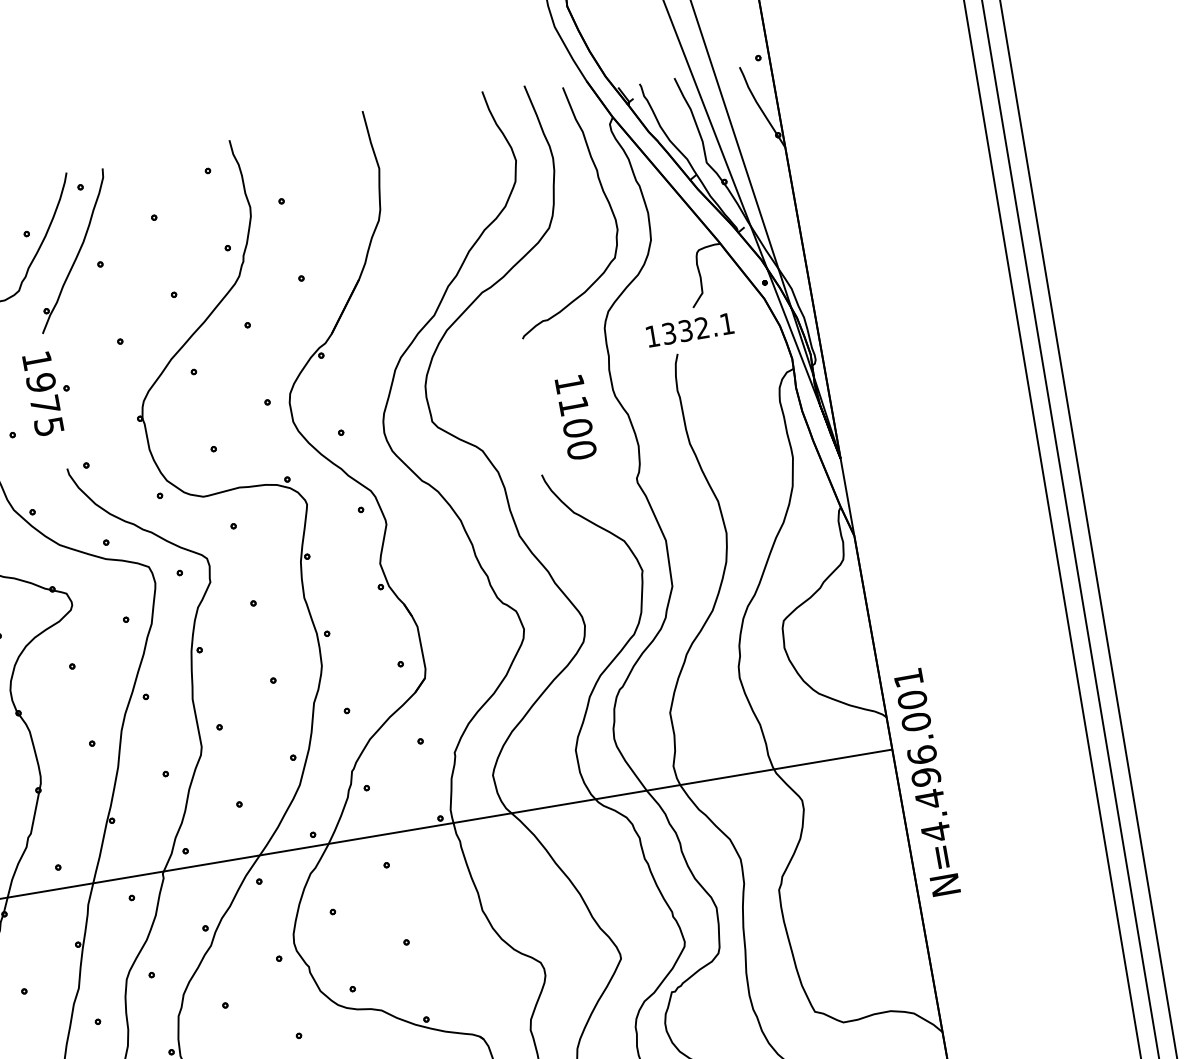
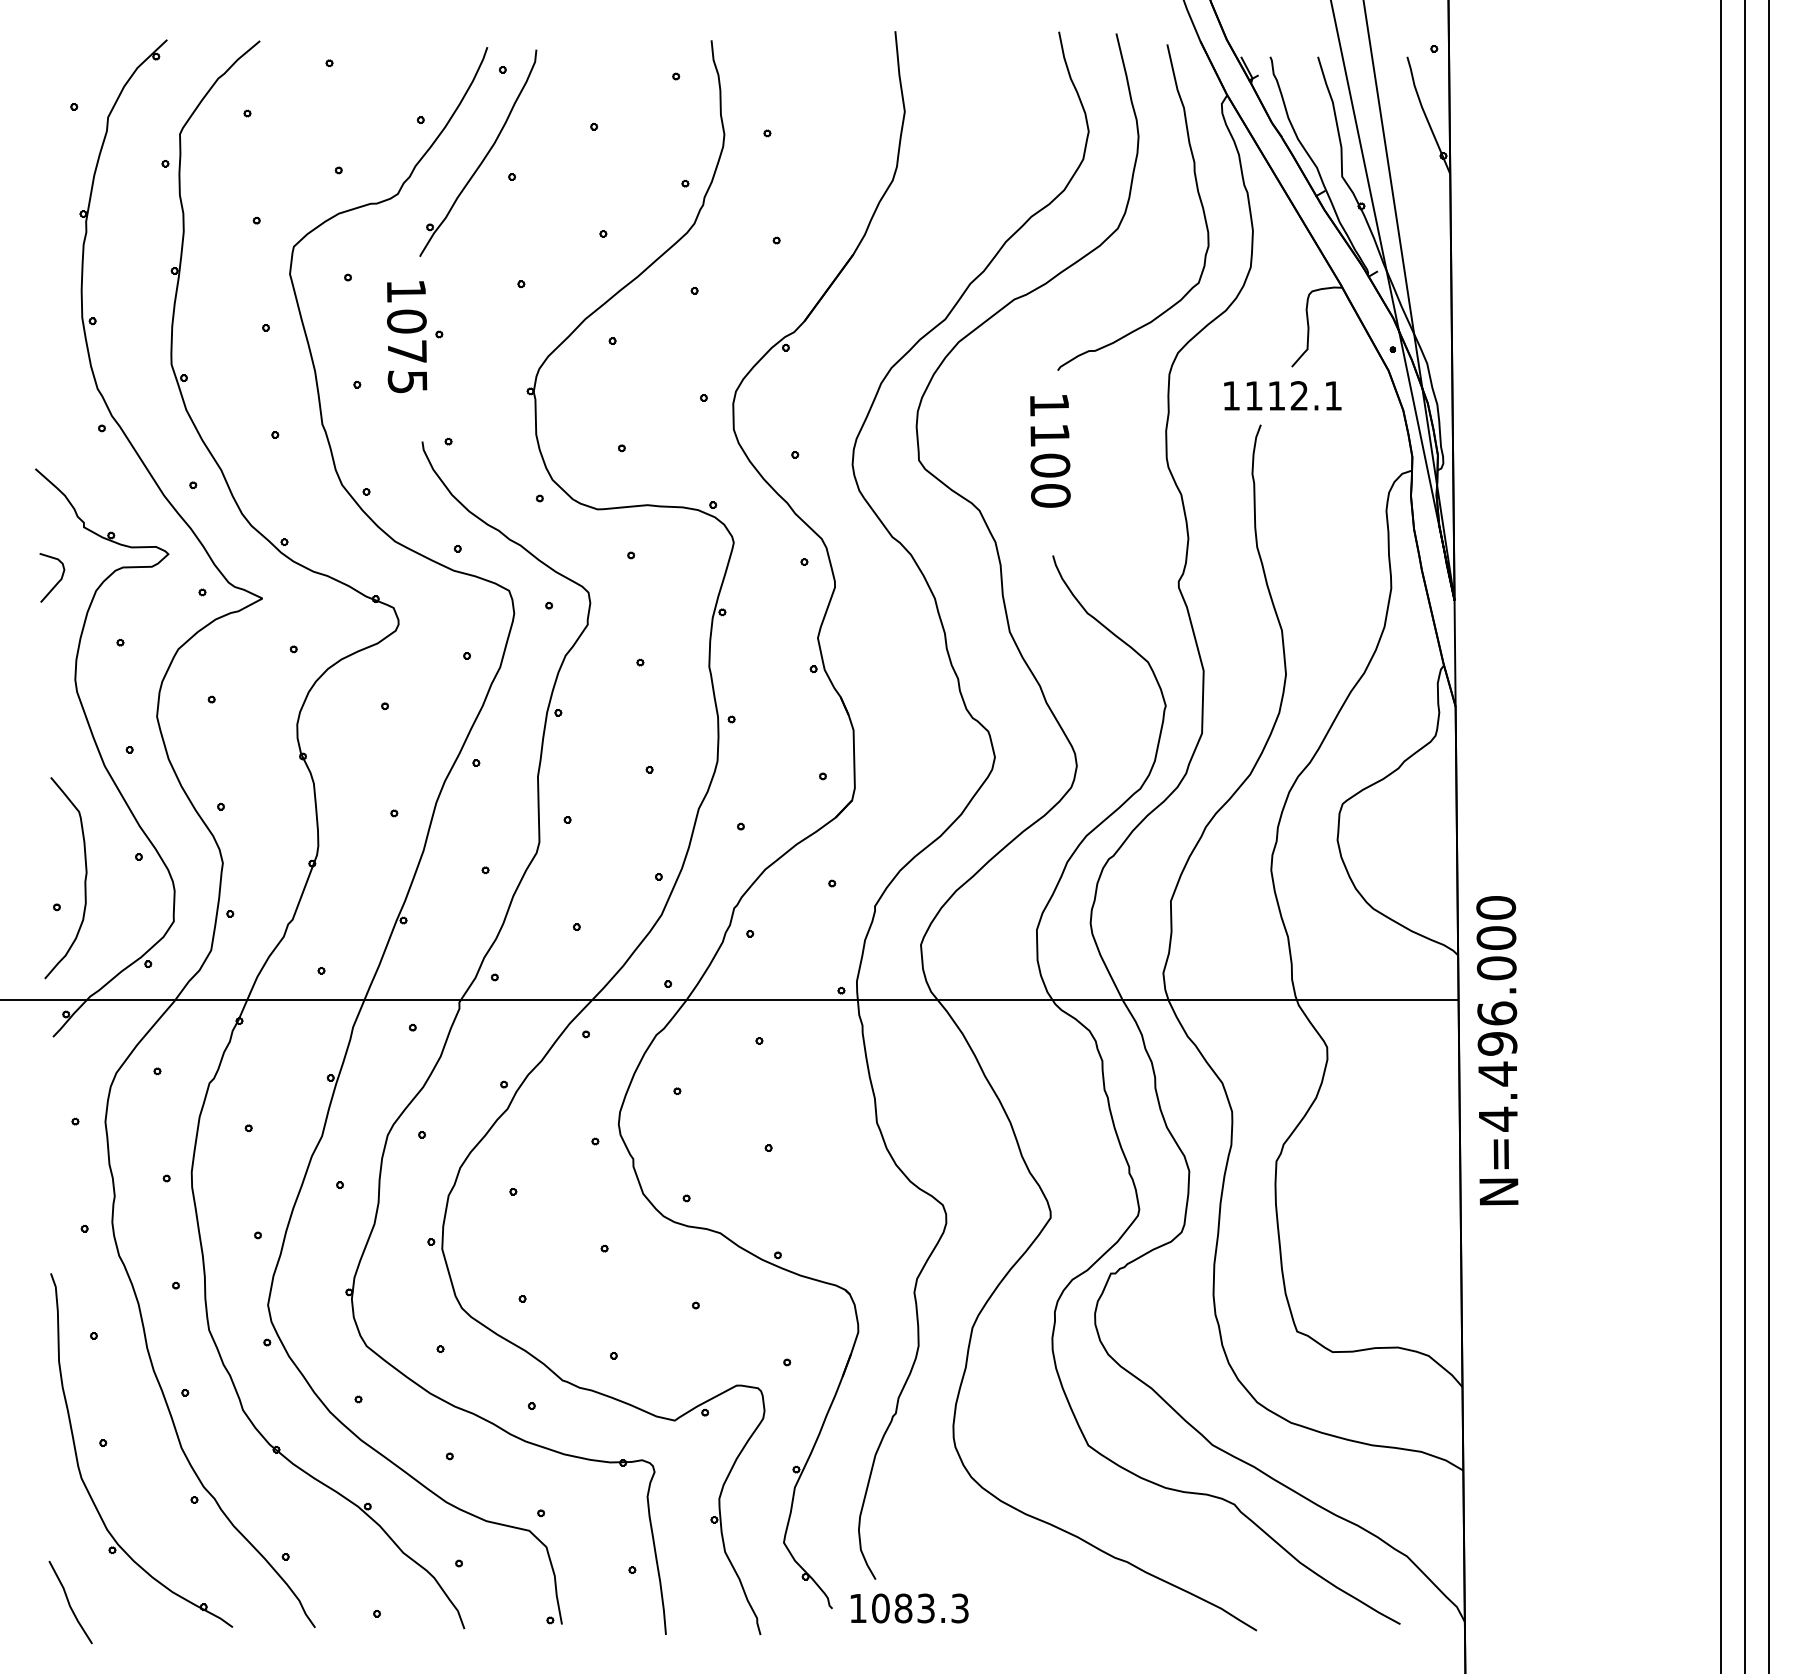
text: (677, 331) -> (1265, 395), 1332.1 -> 1112.1
text: (40, 382) -> (406, 321), 1975 -> 1075
text: (576, 417) -> (1050, 451), moved
text: (908, 677) -> (1496, 907), N=4.496.001 -> N=4.496.000

